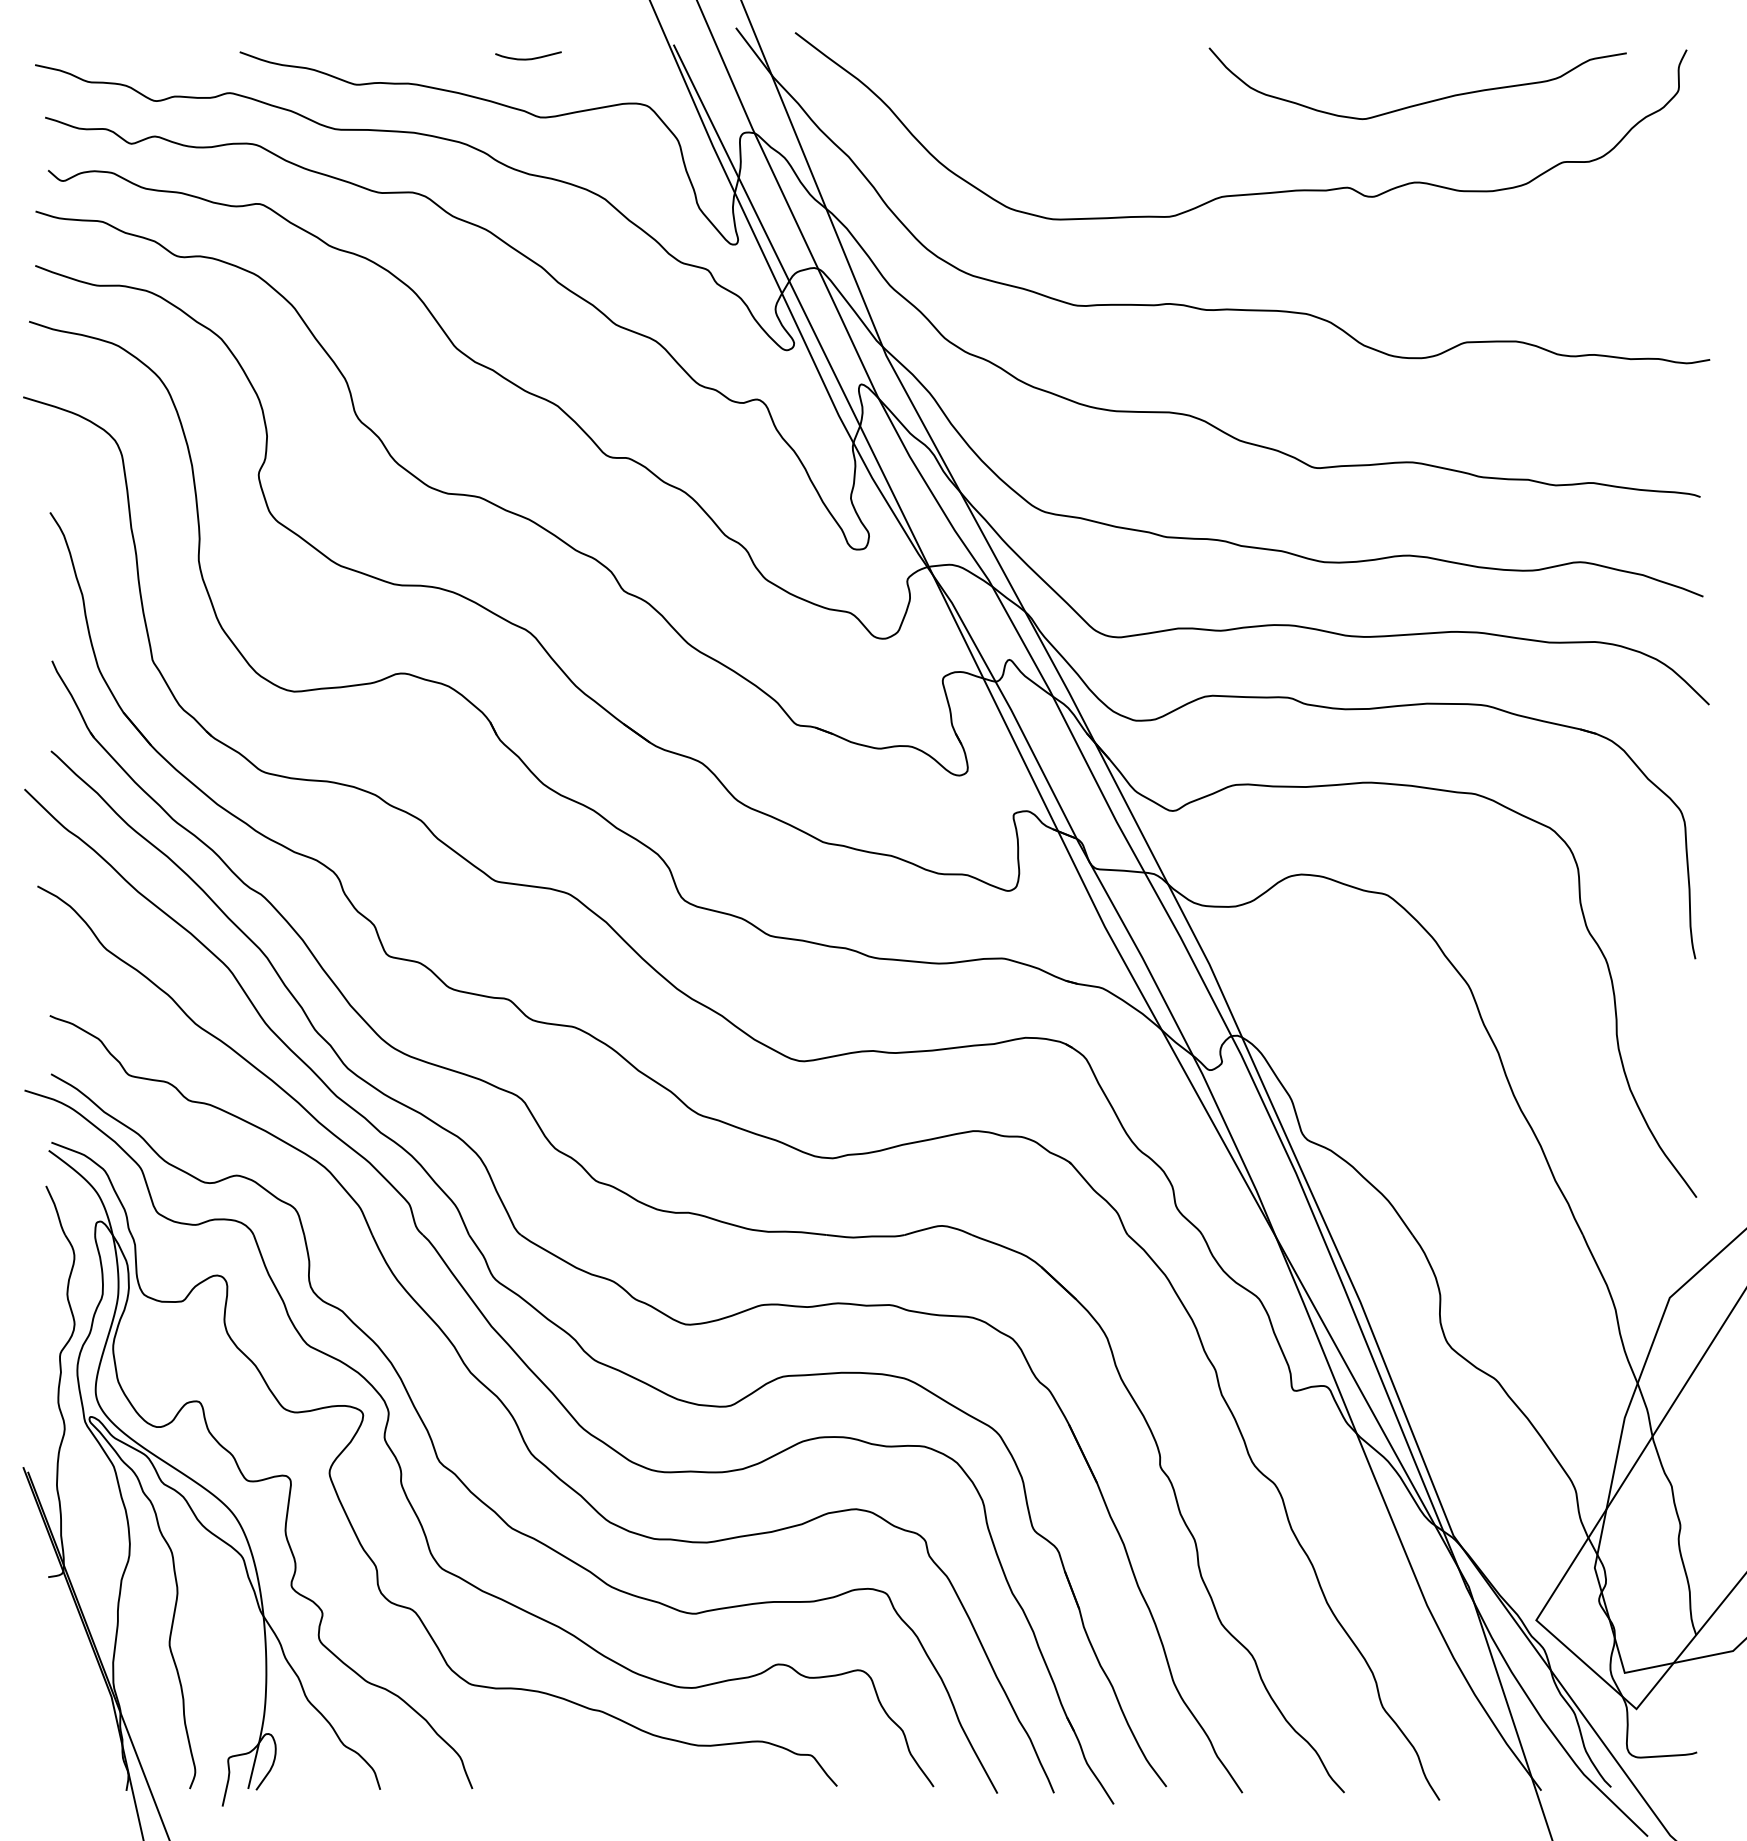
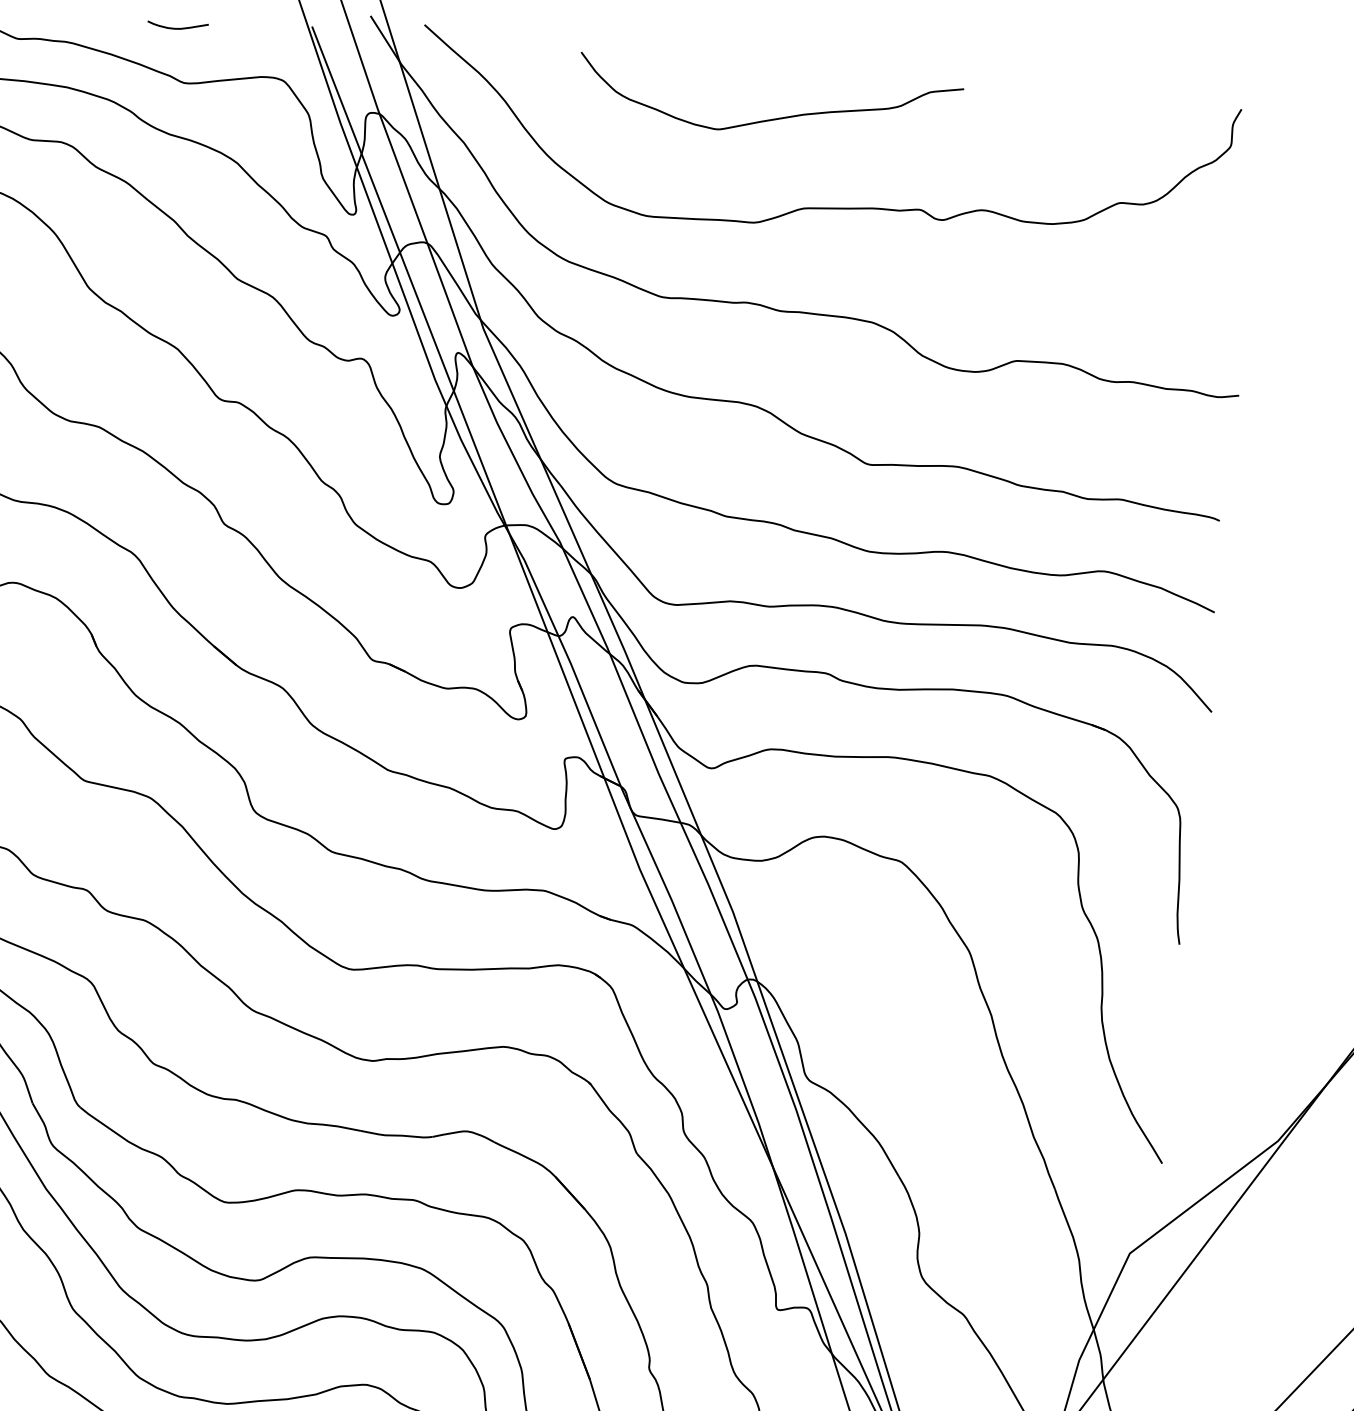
curve: (1422, 102) -> (772, 118), moved

